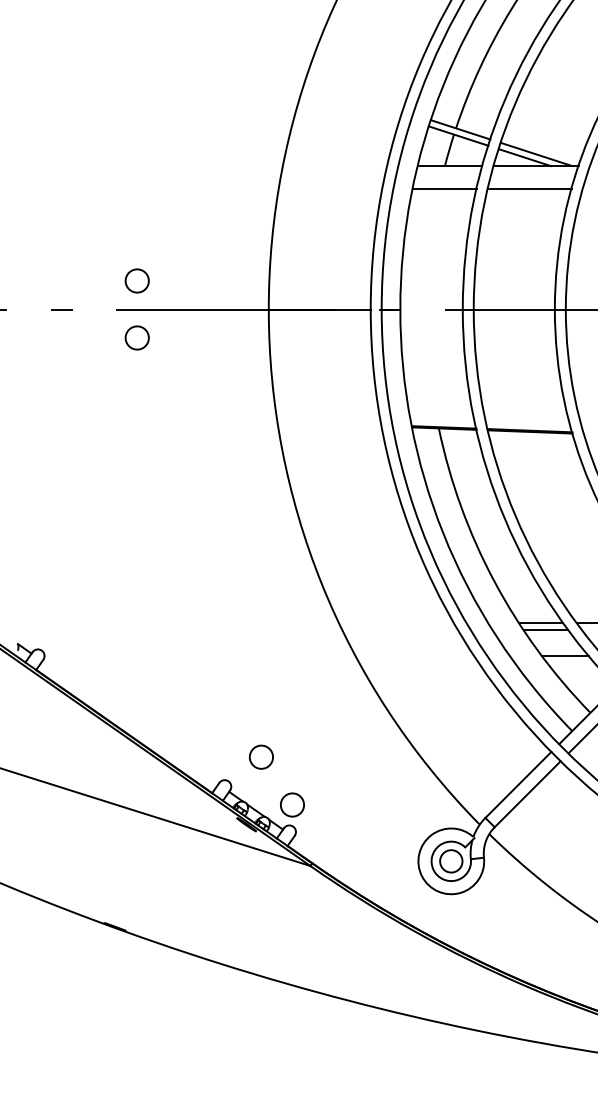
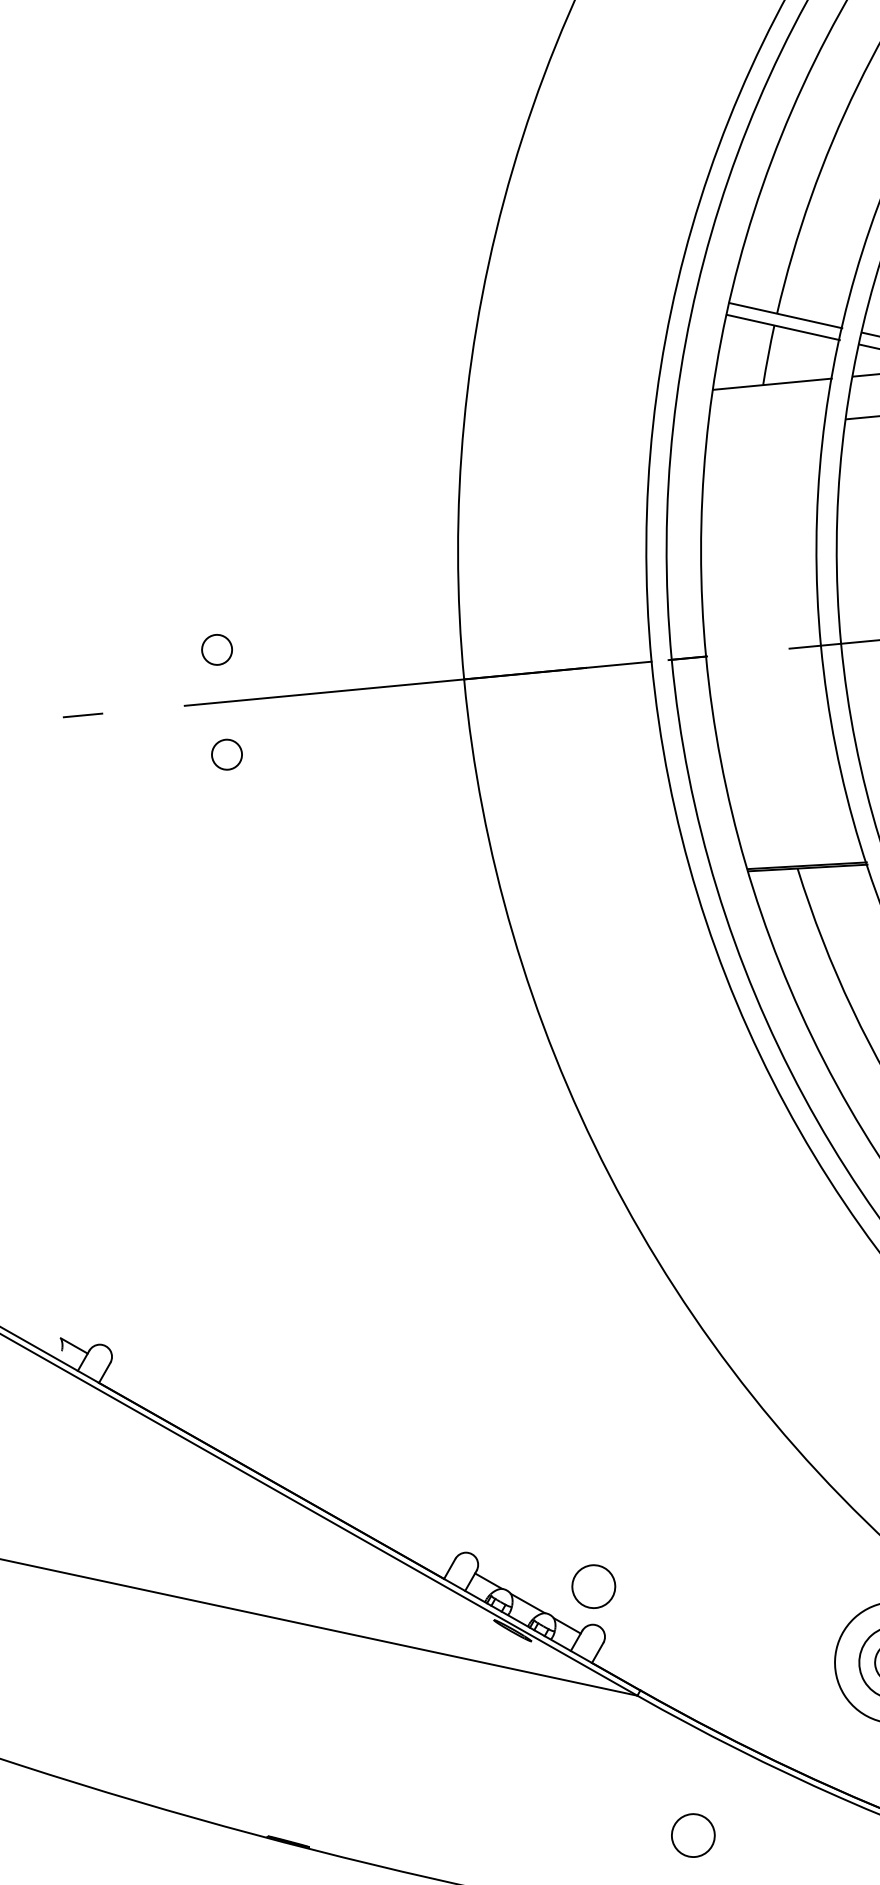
line: (444, 188) -> (766, 426), removed
circle: (136, 280) -> (215, 649), size x0.7
circle: (136, 337) -> (225, 753), size x0.7
circle: (260, 756) -> (691, 1834), moved

